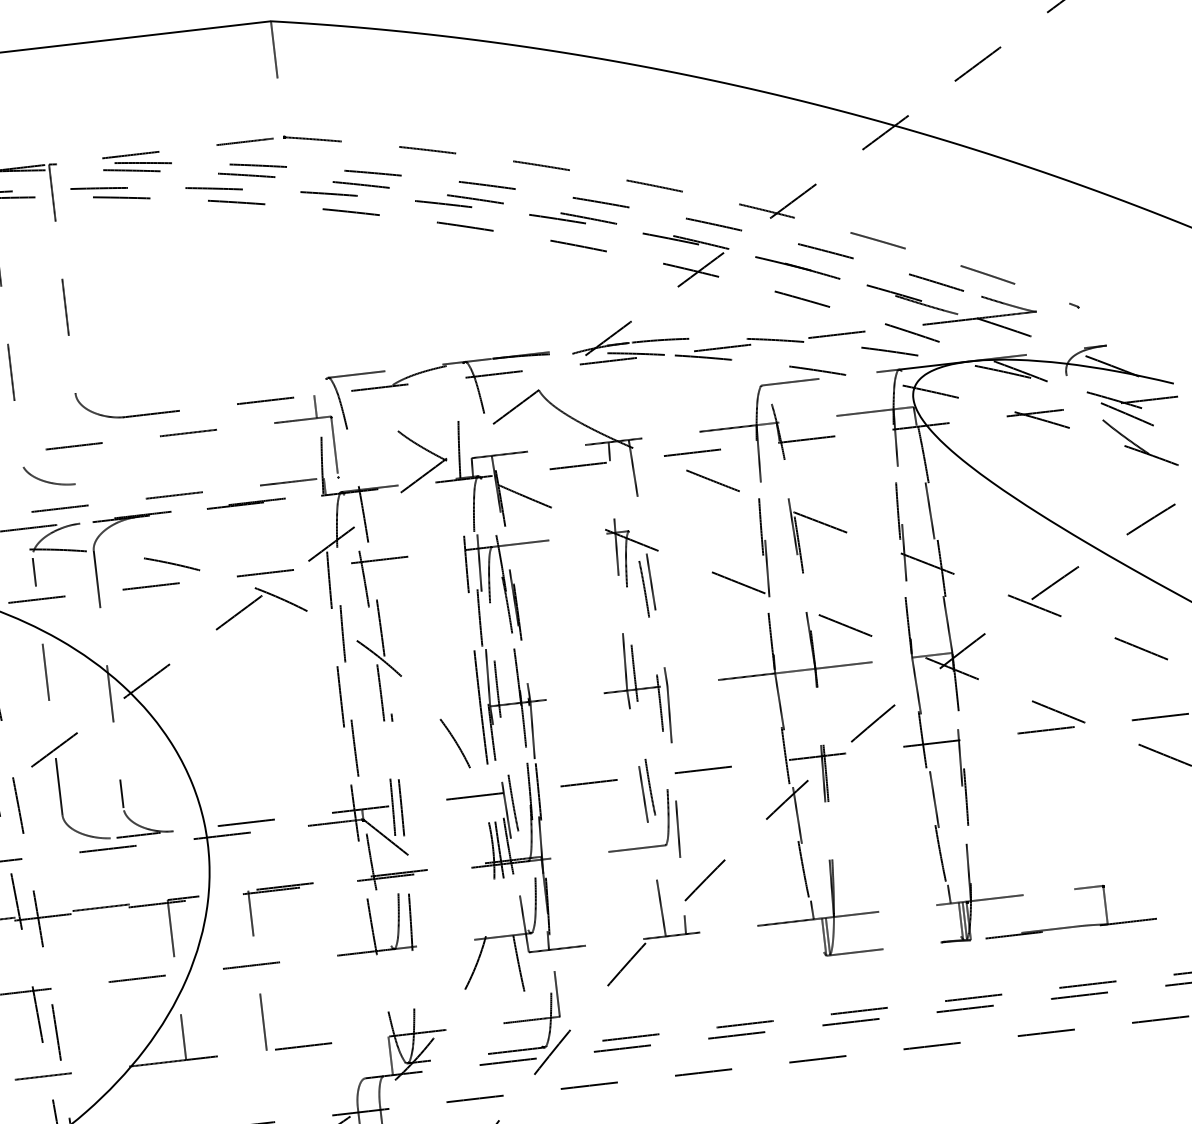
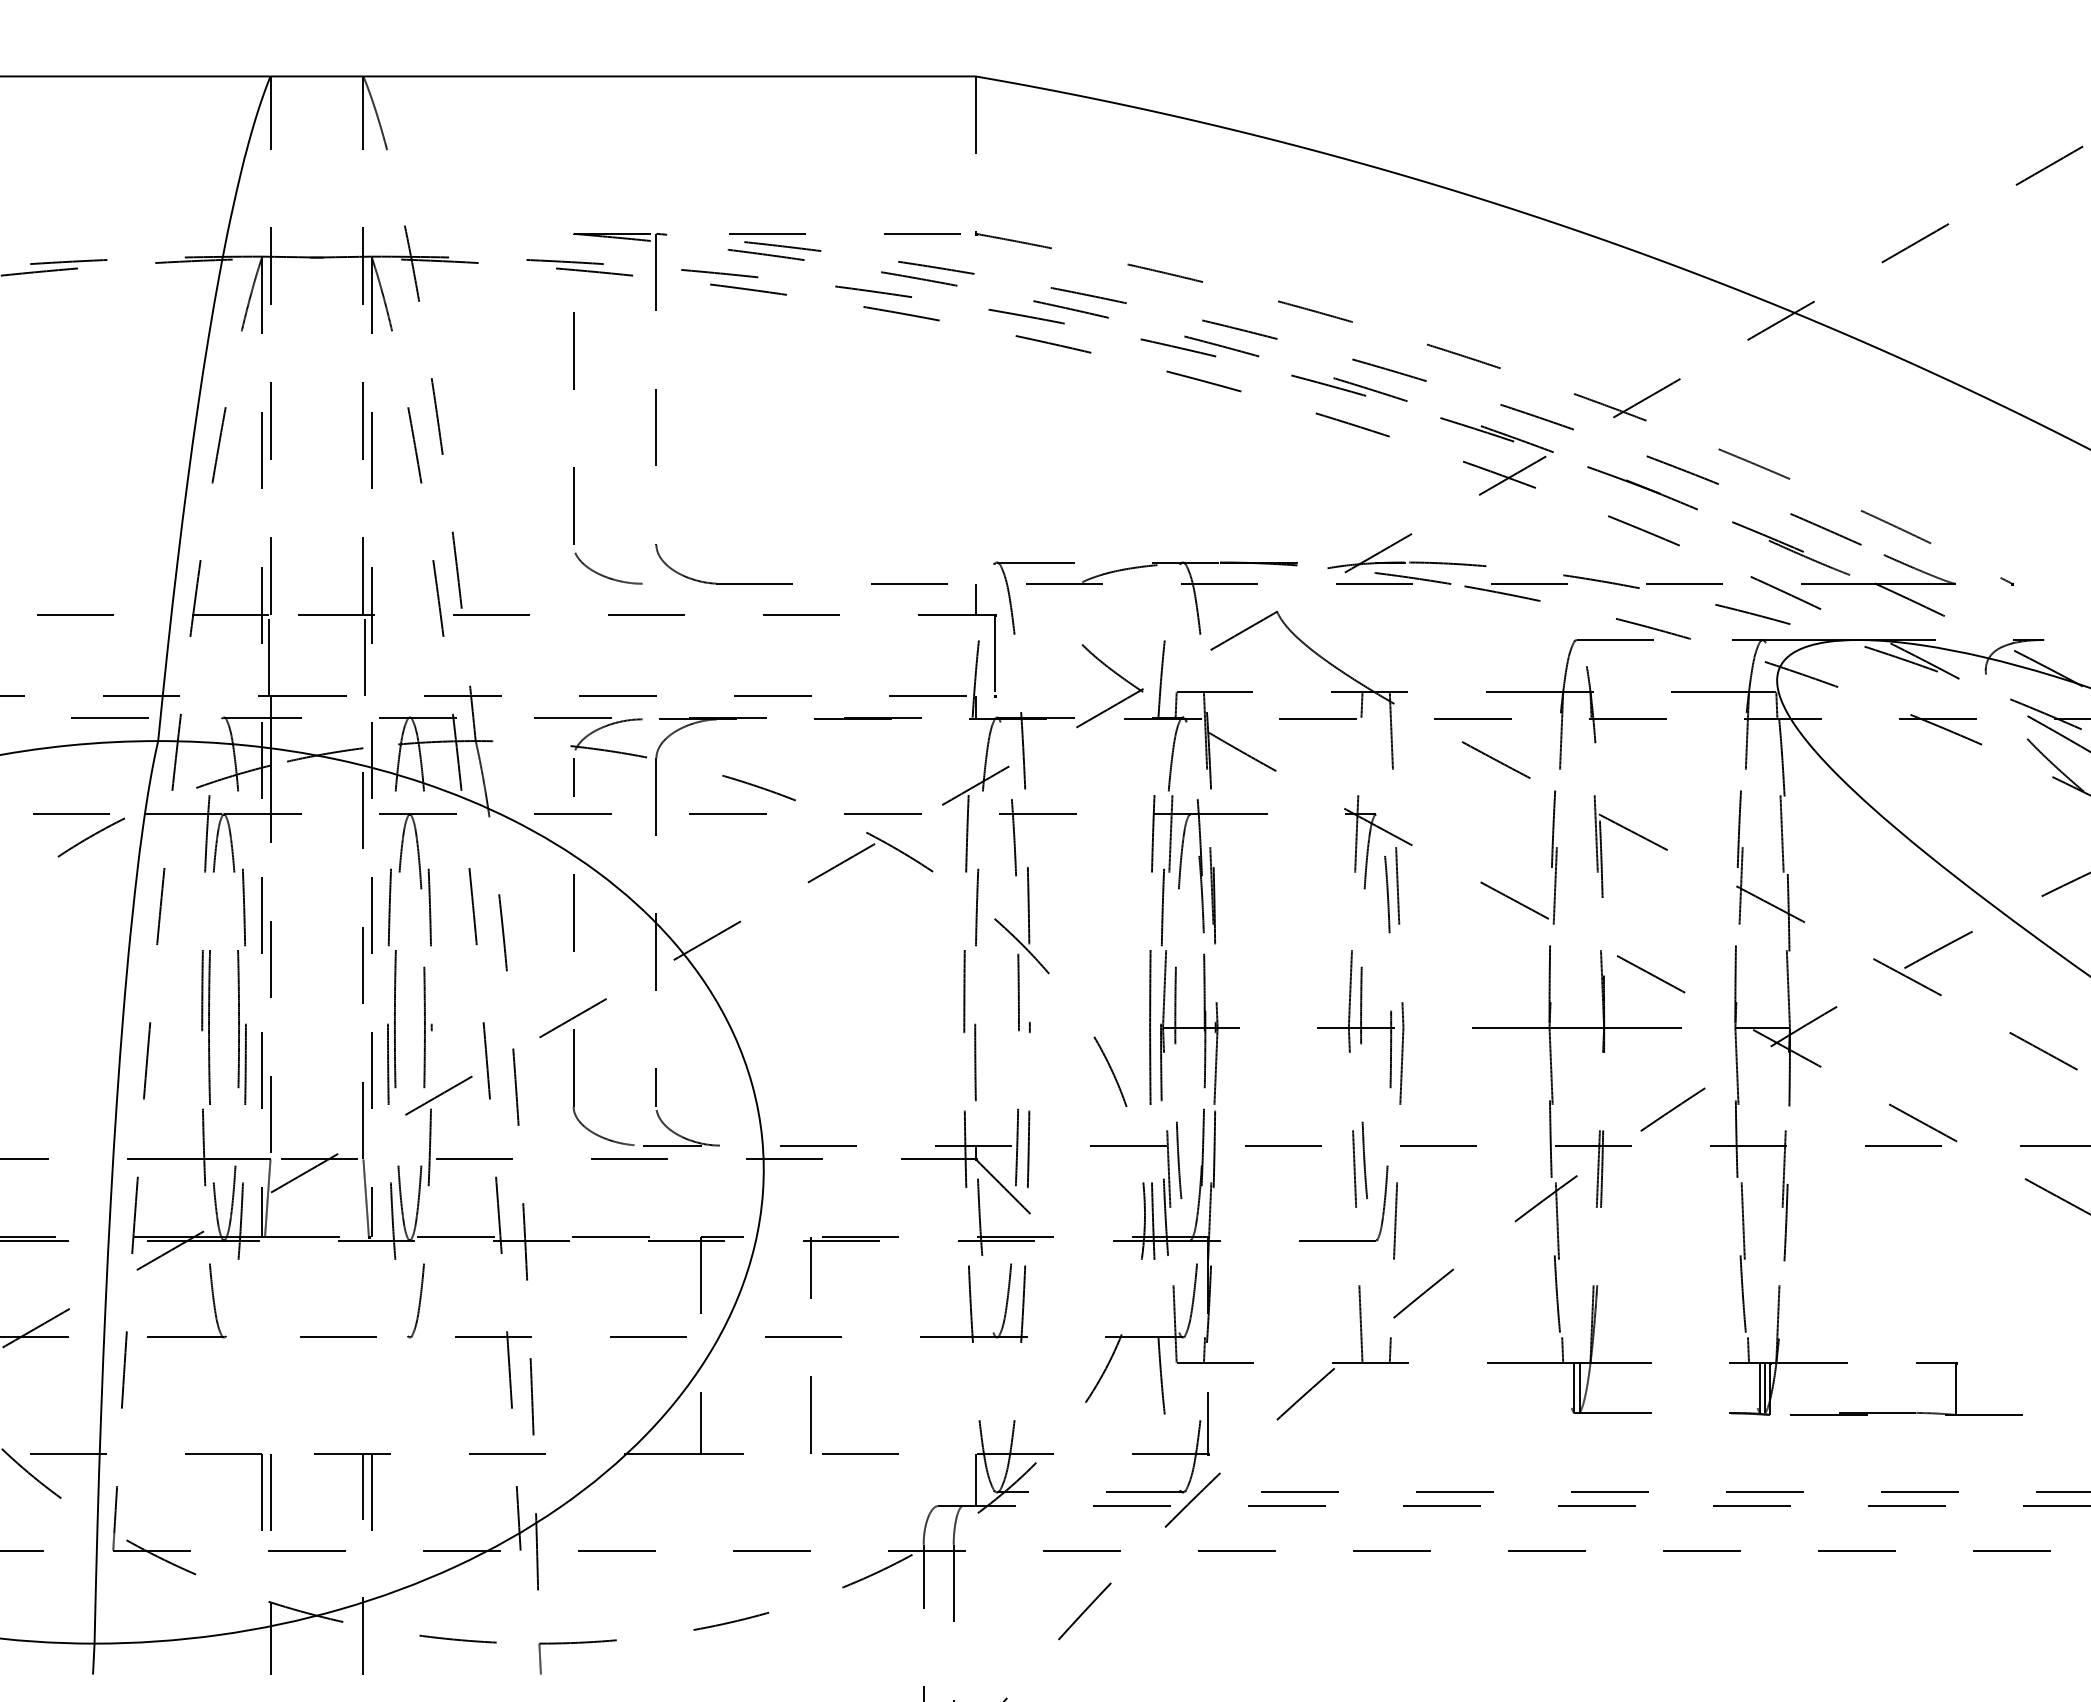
curve: (47, 481) -> (605, 575), moved

